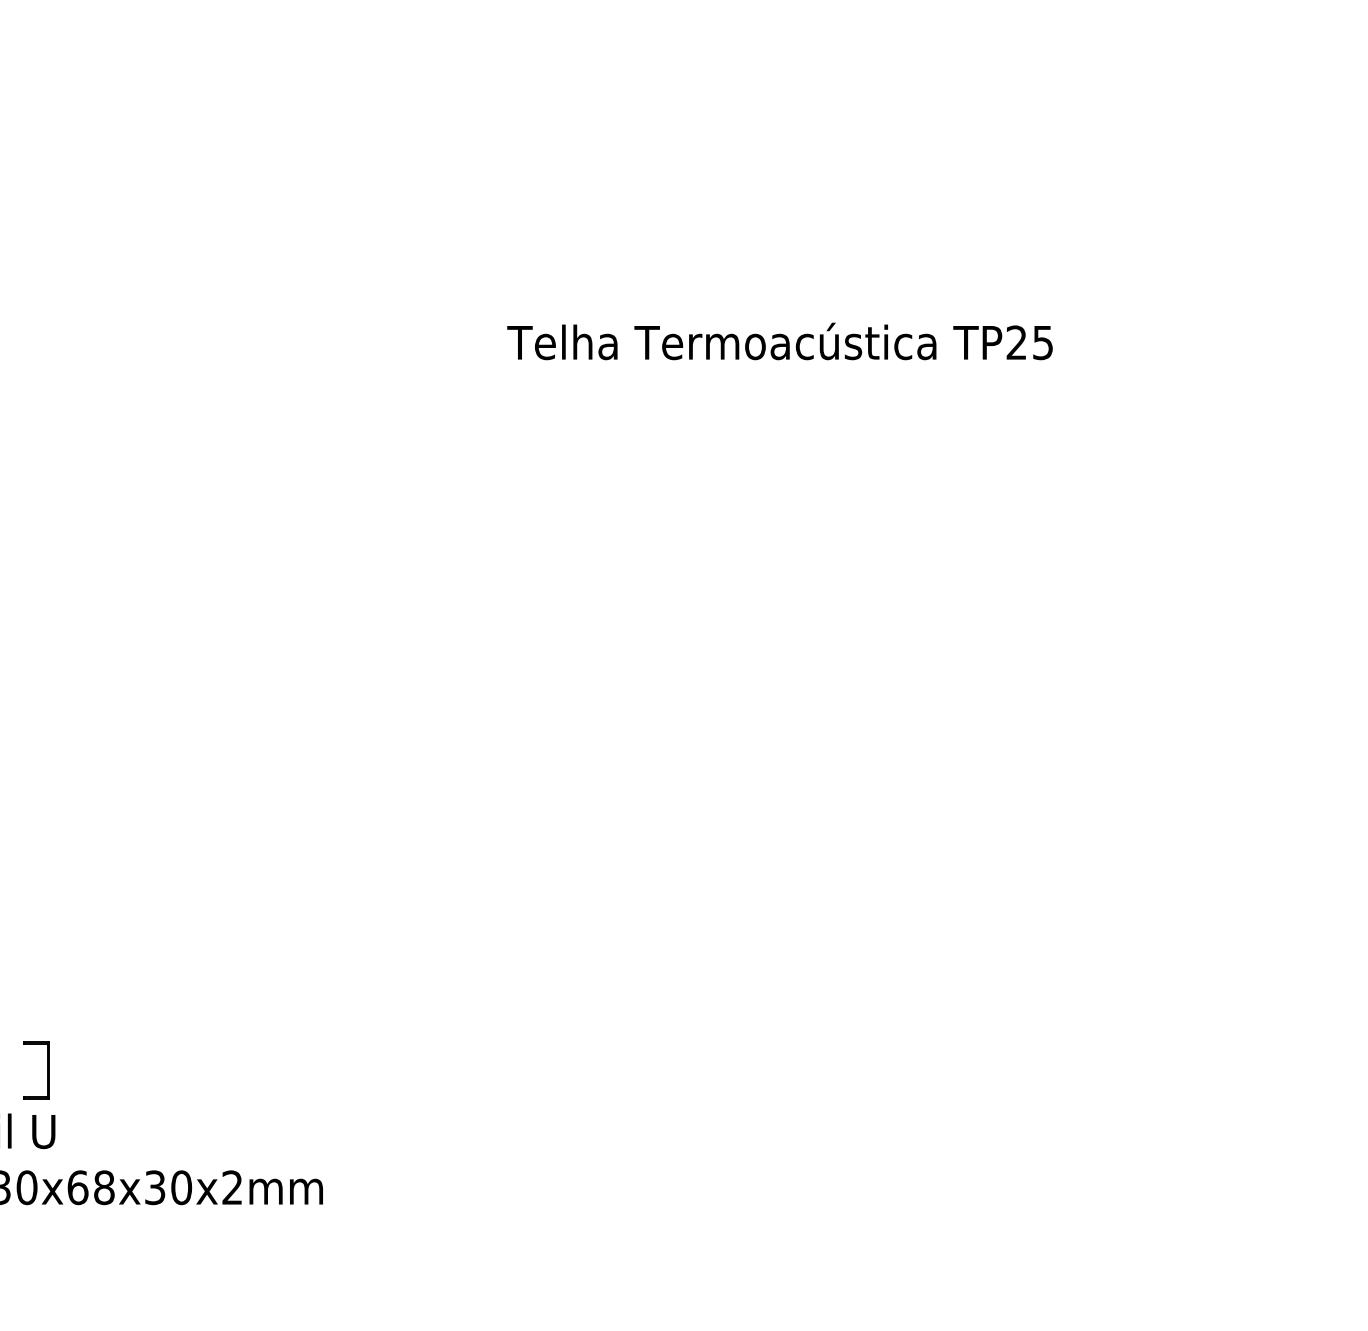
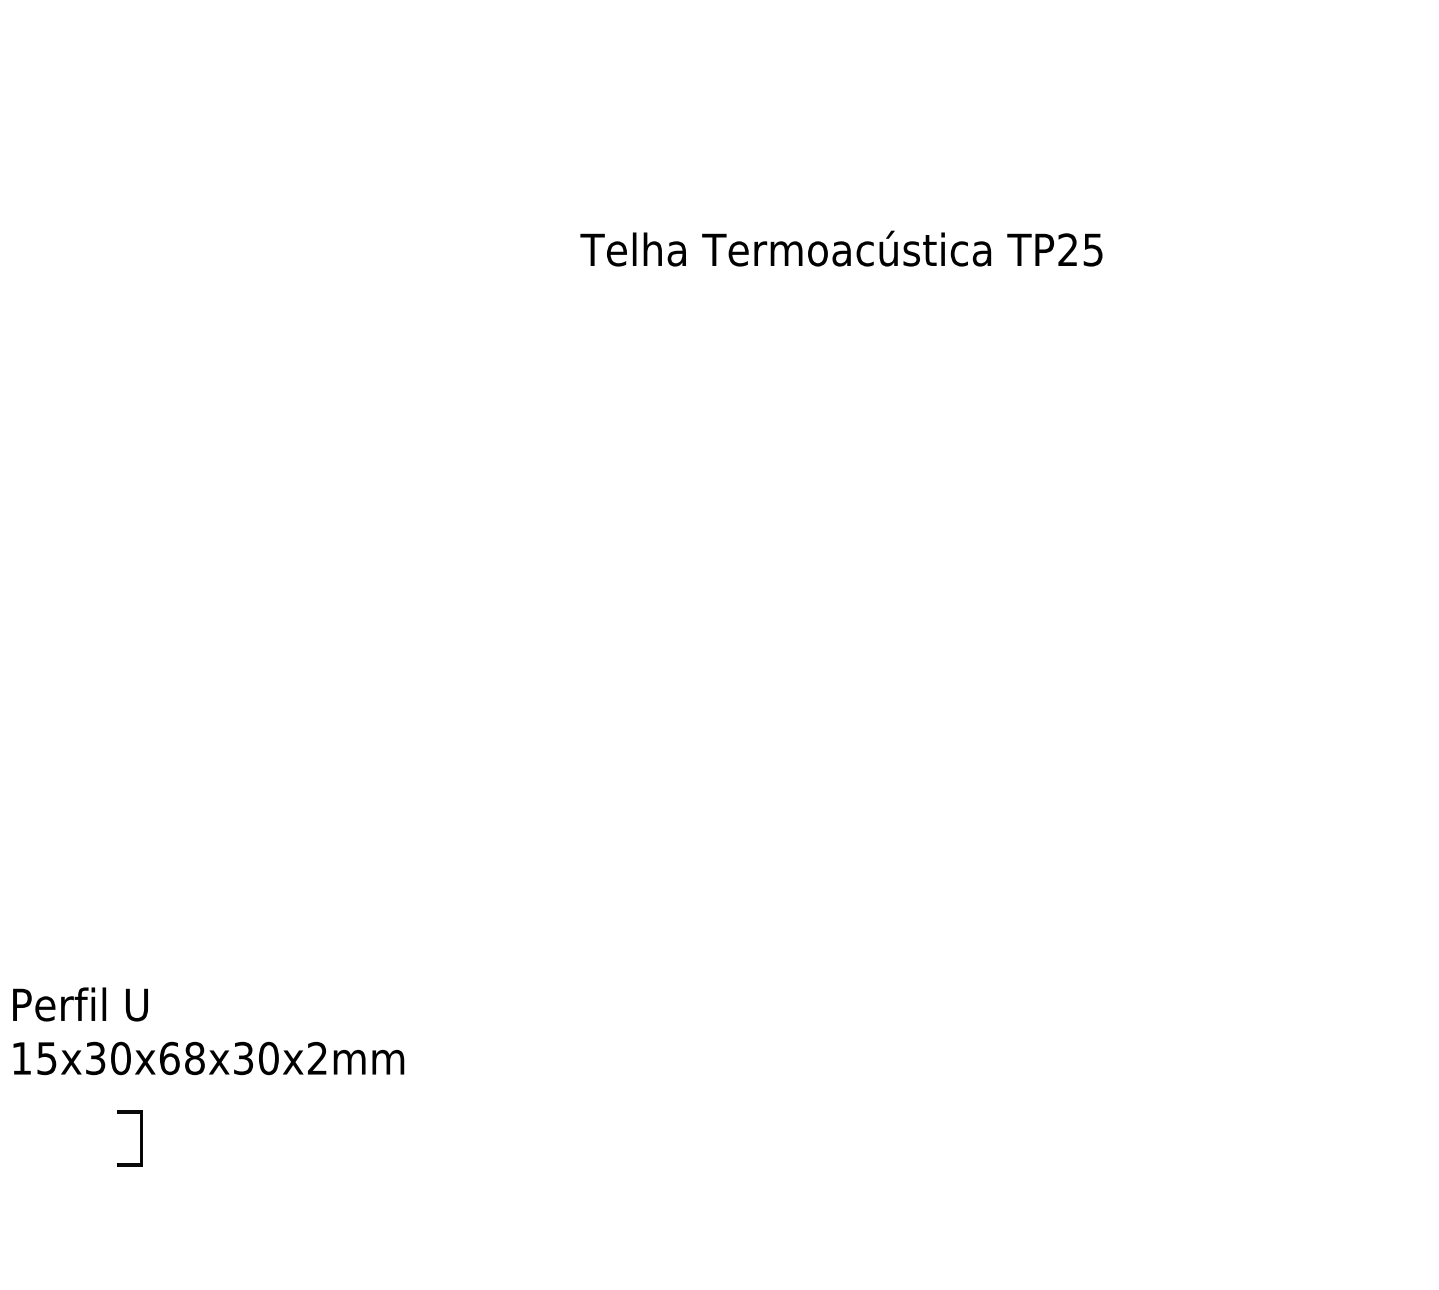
part: (47, 1070) -> (140, 1138), moved

